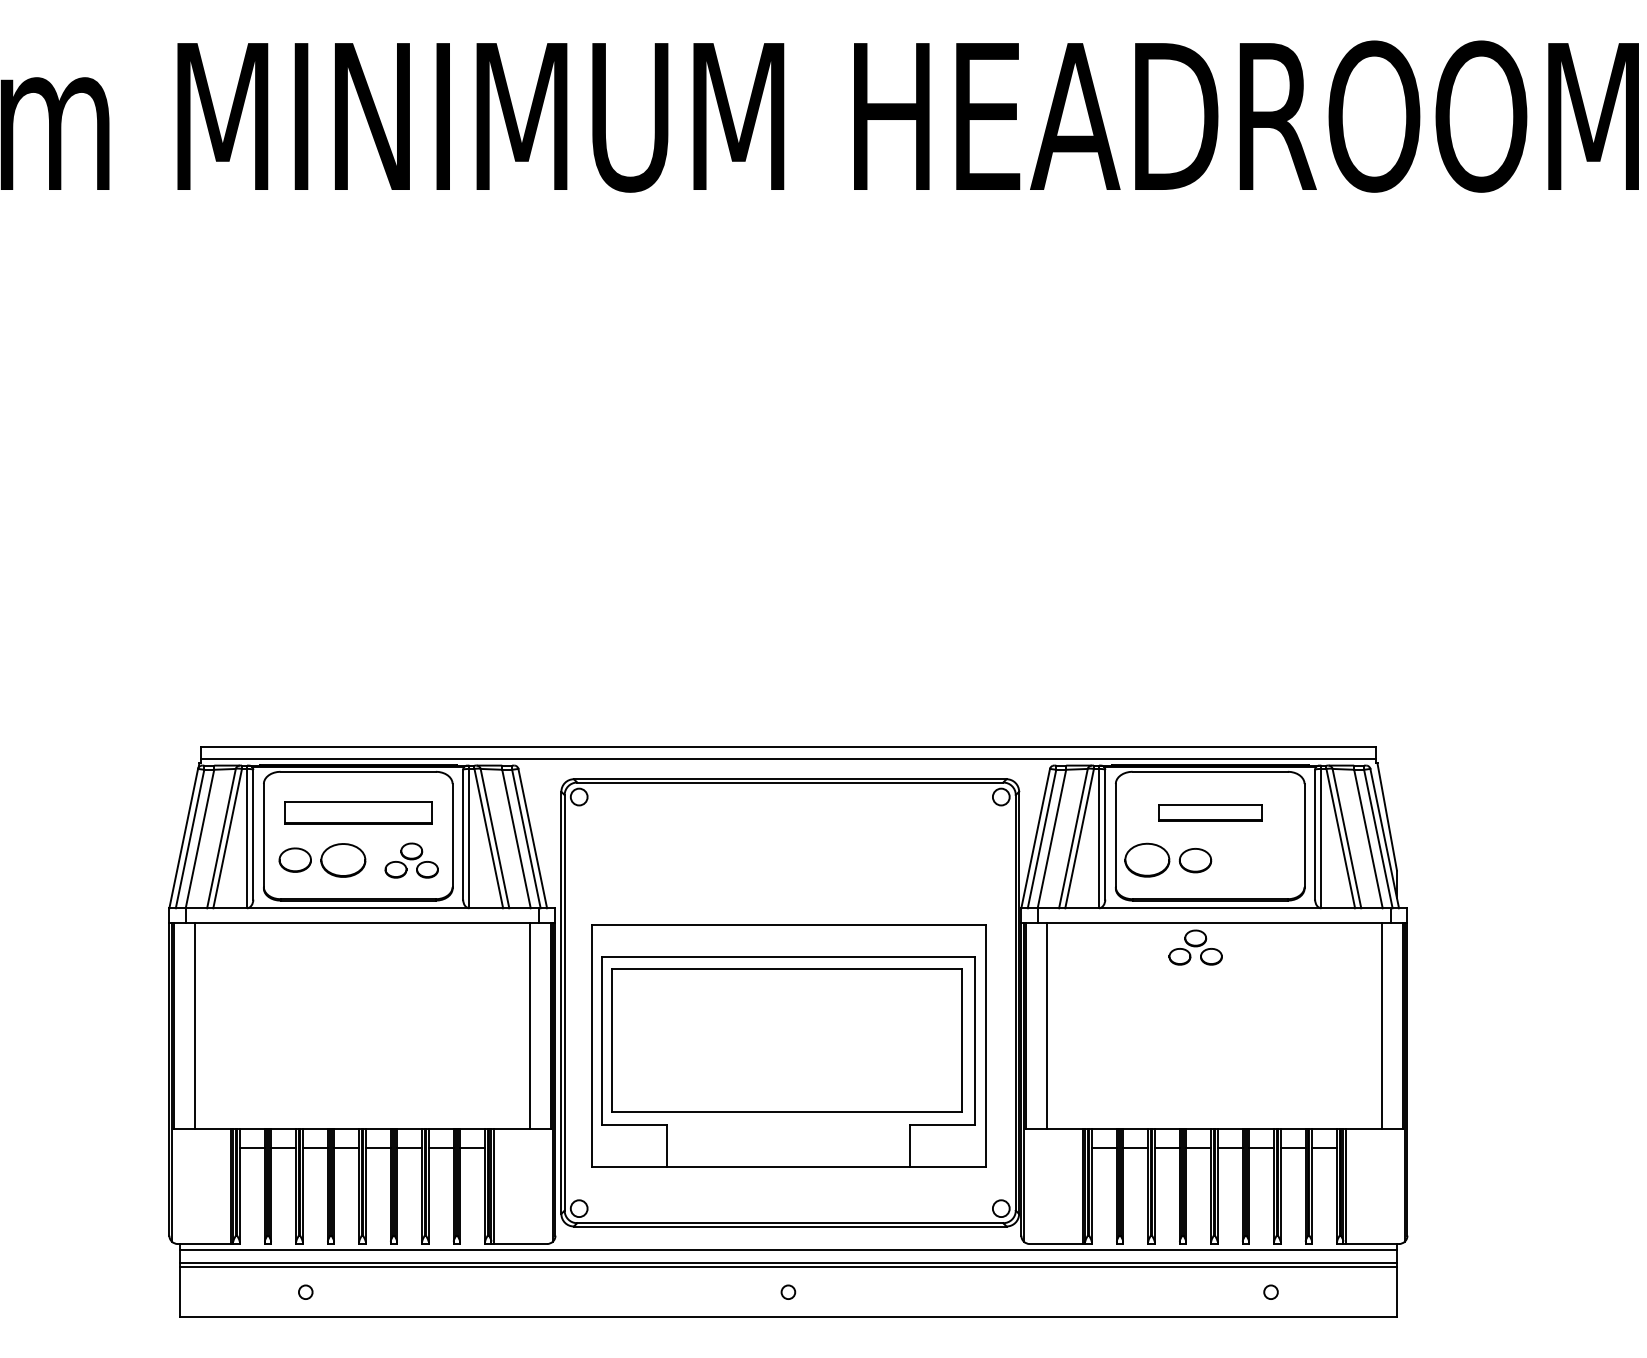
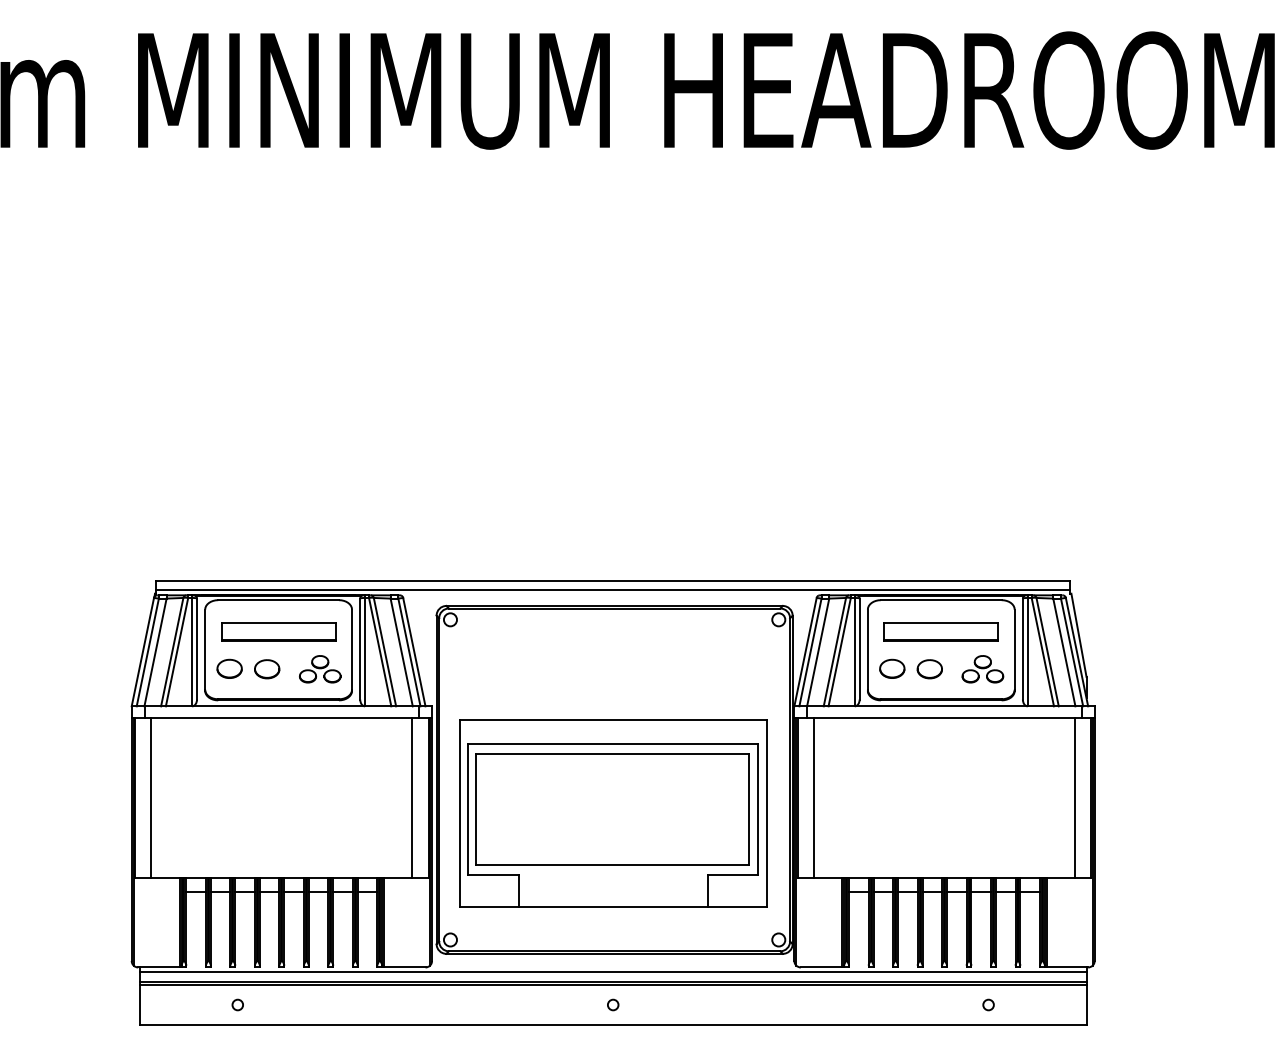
part: (1210, 812) -> (941, 631), size x1.43
part: (1146, 859) -> (891, 668), size x0.71
part: (343, 860) -> (267, 669), size x0.71
part: (1195, 947) -> (982, 669), moved

